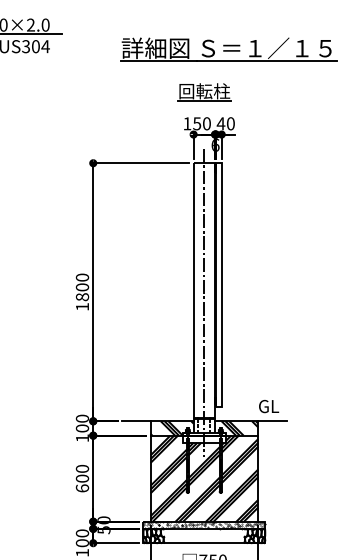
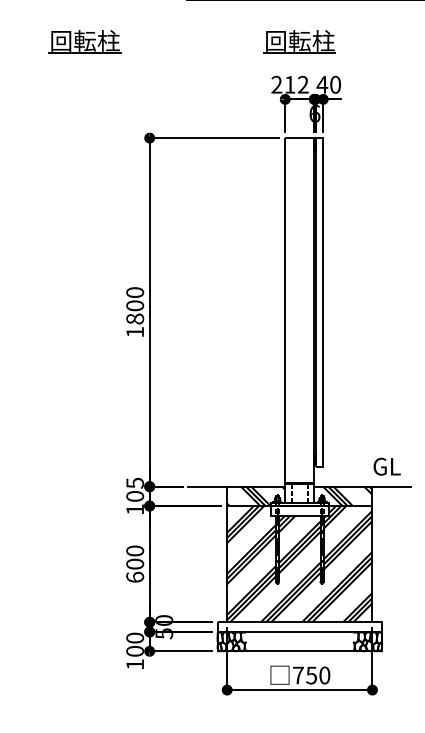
part: (45, 92) -> (85, 42), added
text: (196, 123) -> (289, 84), 150 -> 212
line: (204, 302) -> (299, 326), removed
text: (81, 418) -> (133, 482), 100 -> 105
hatch: (204, 524) -> (299, 626), removed

